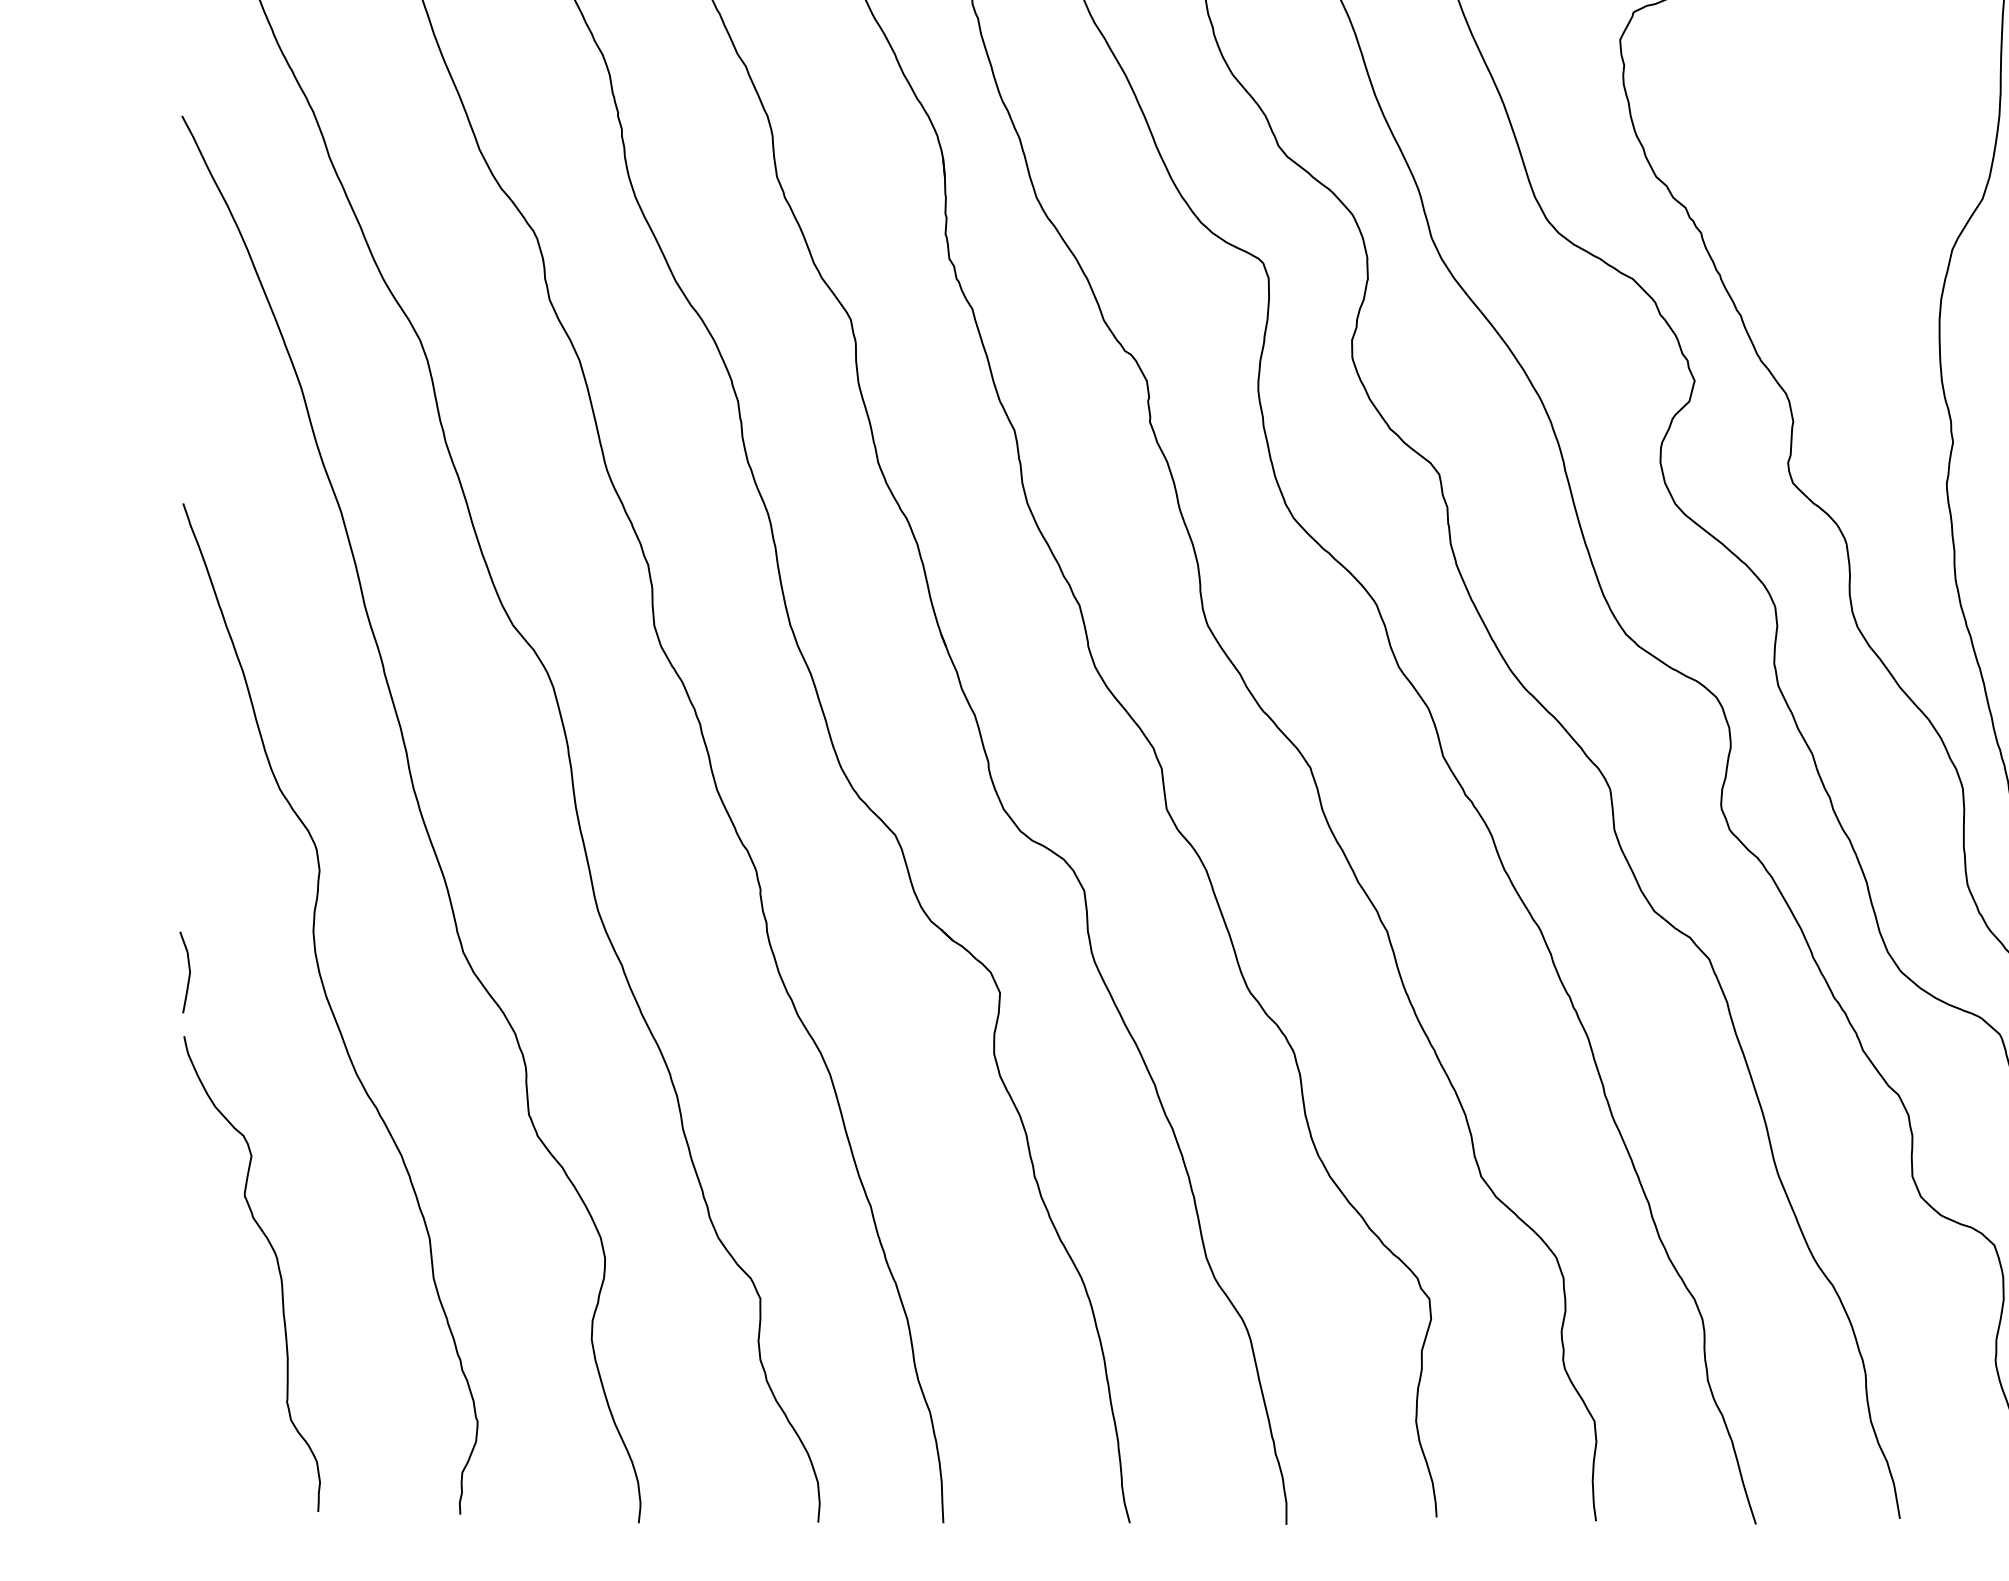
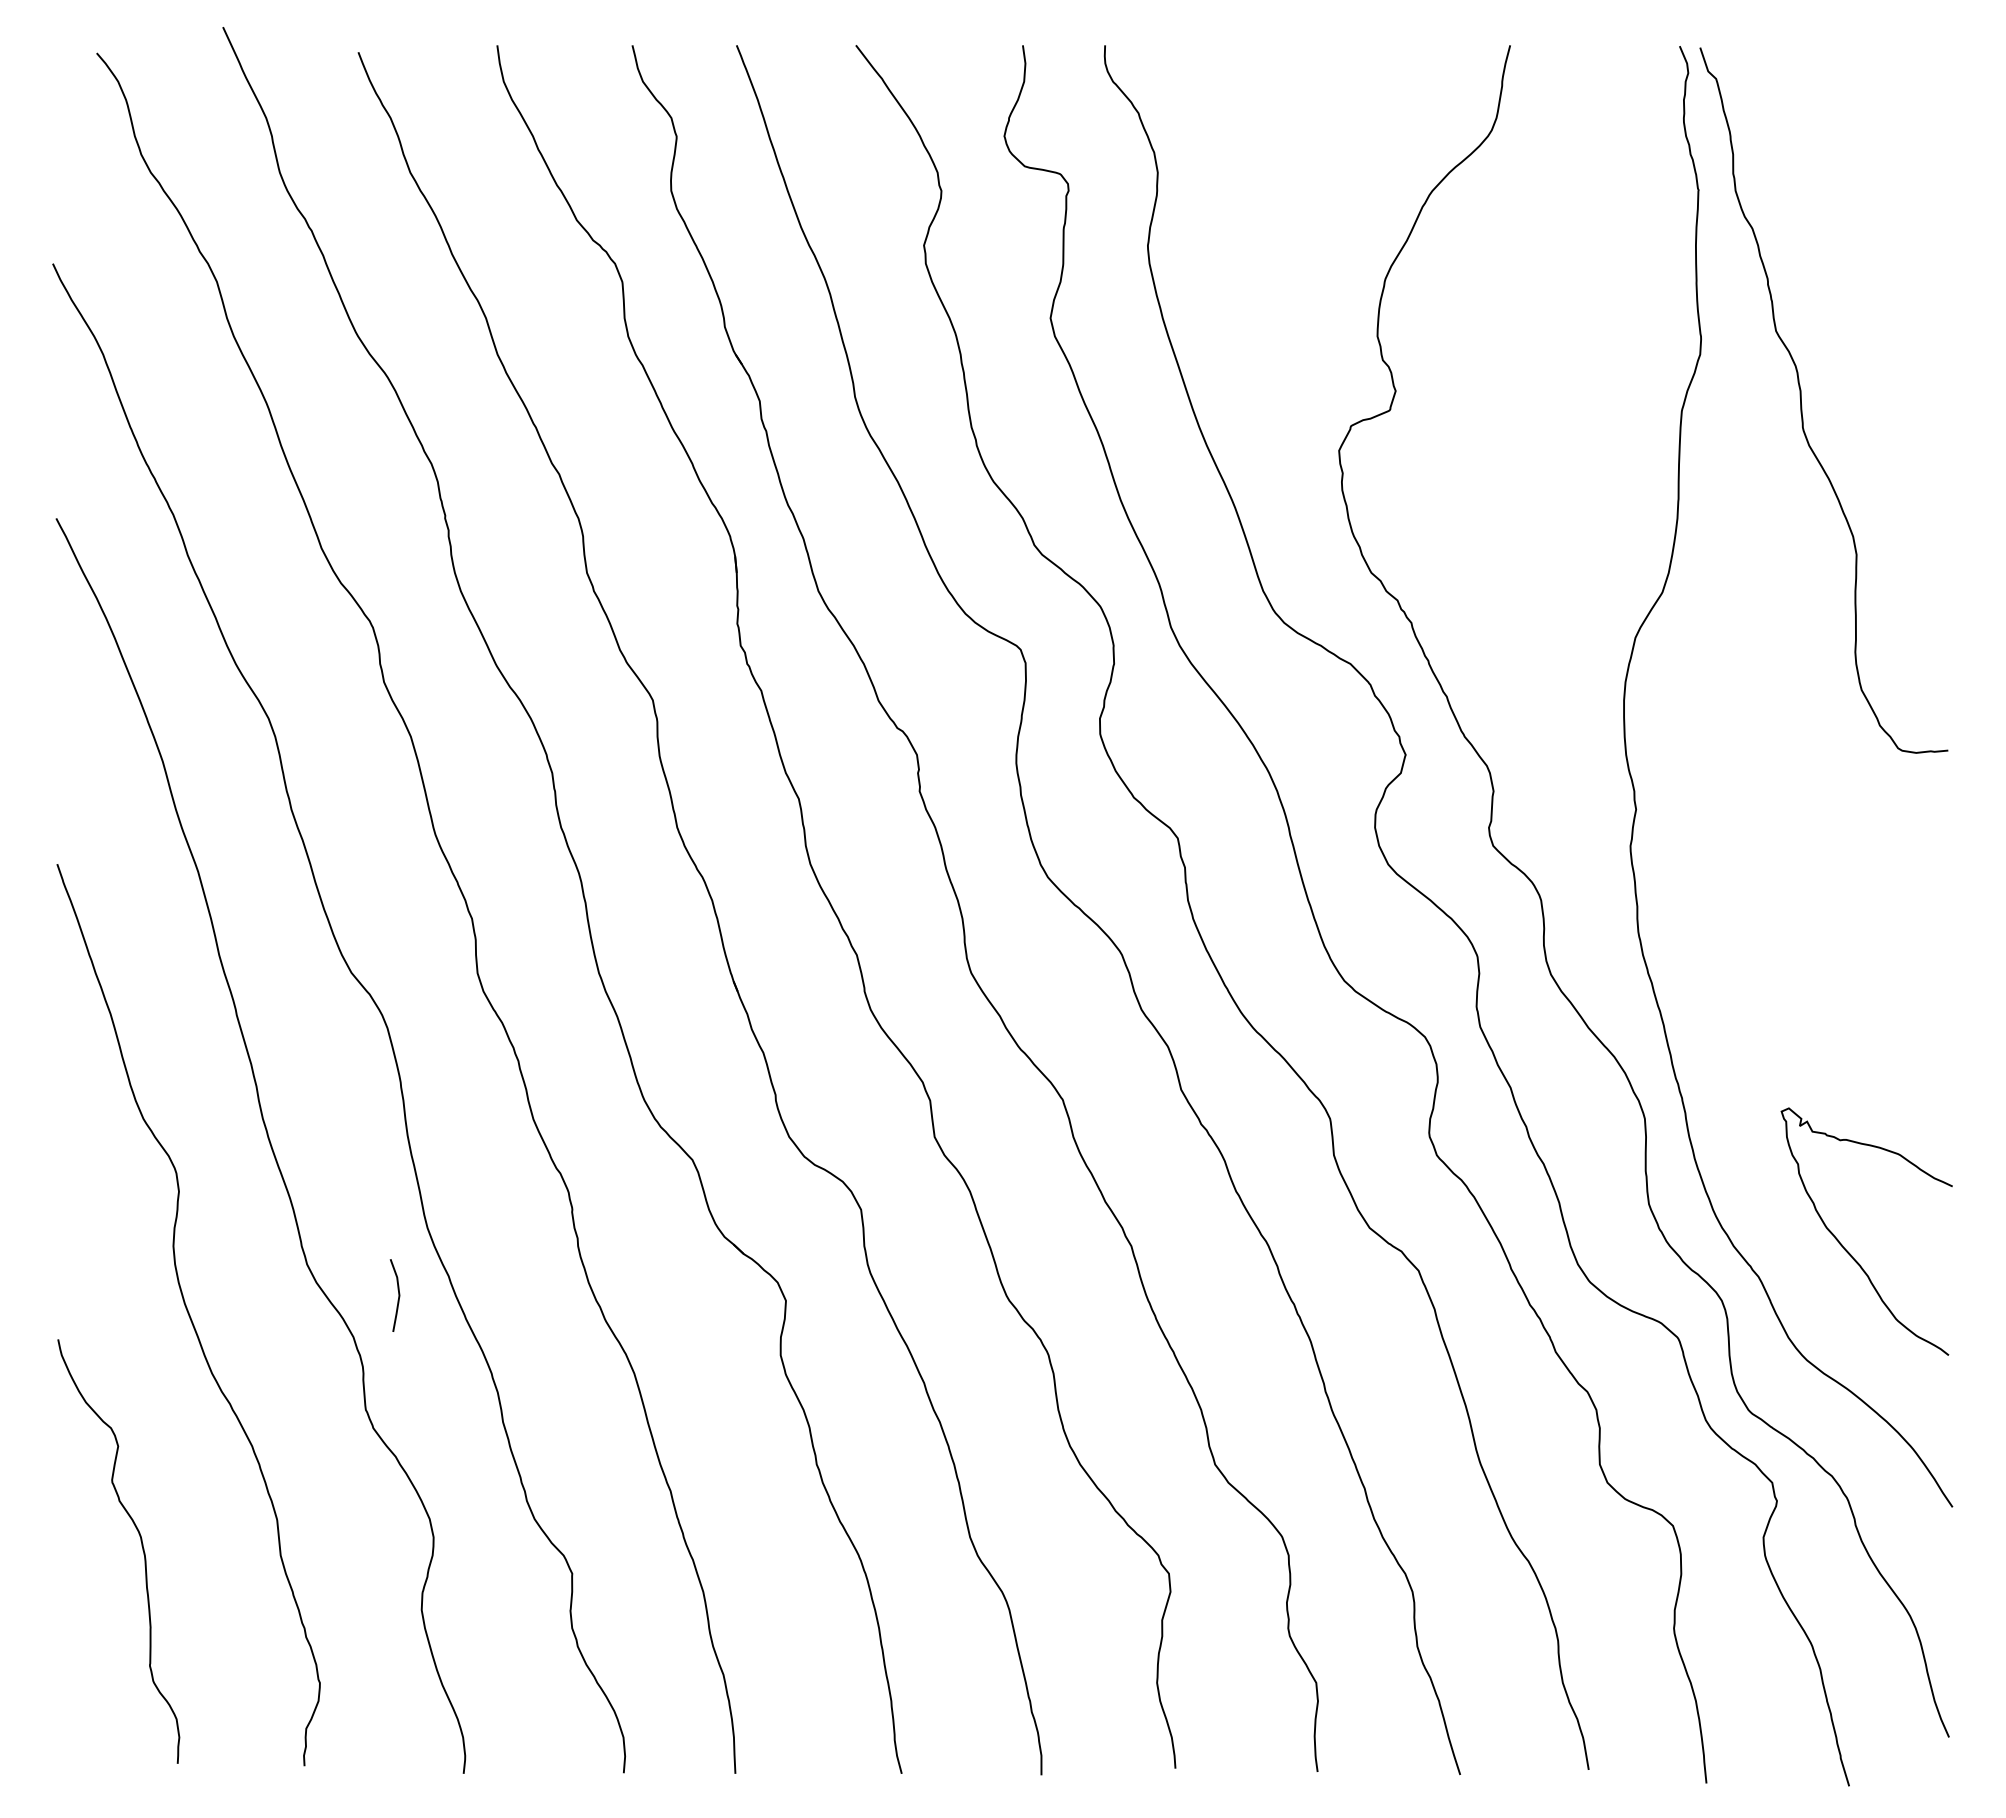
line: (189, 972) -> (398, 1295), moved

